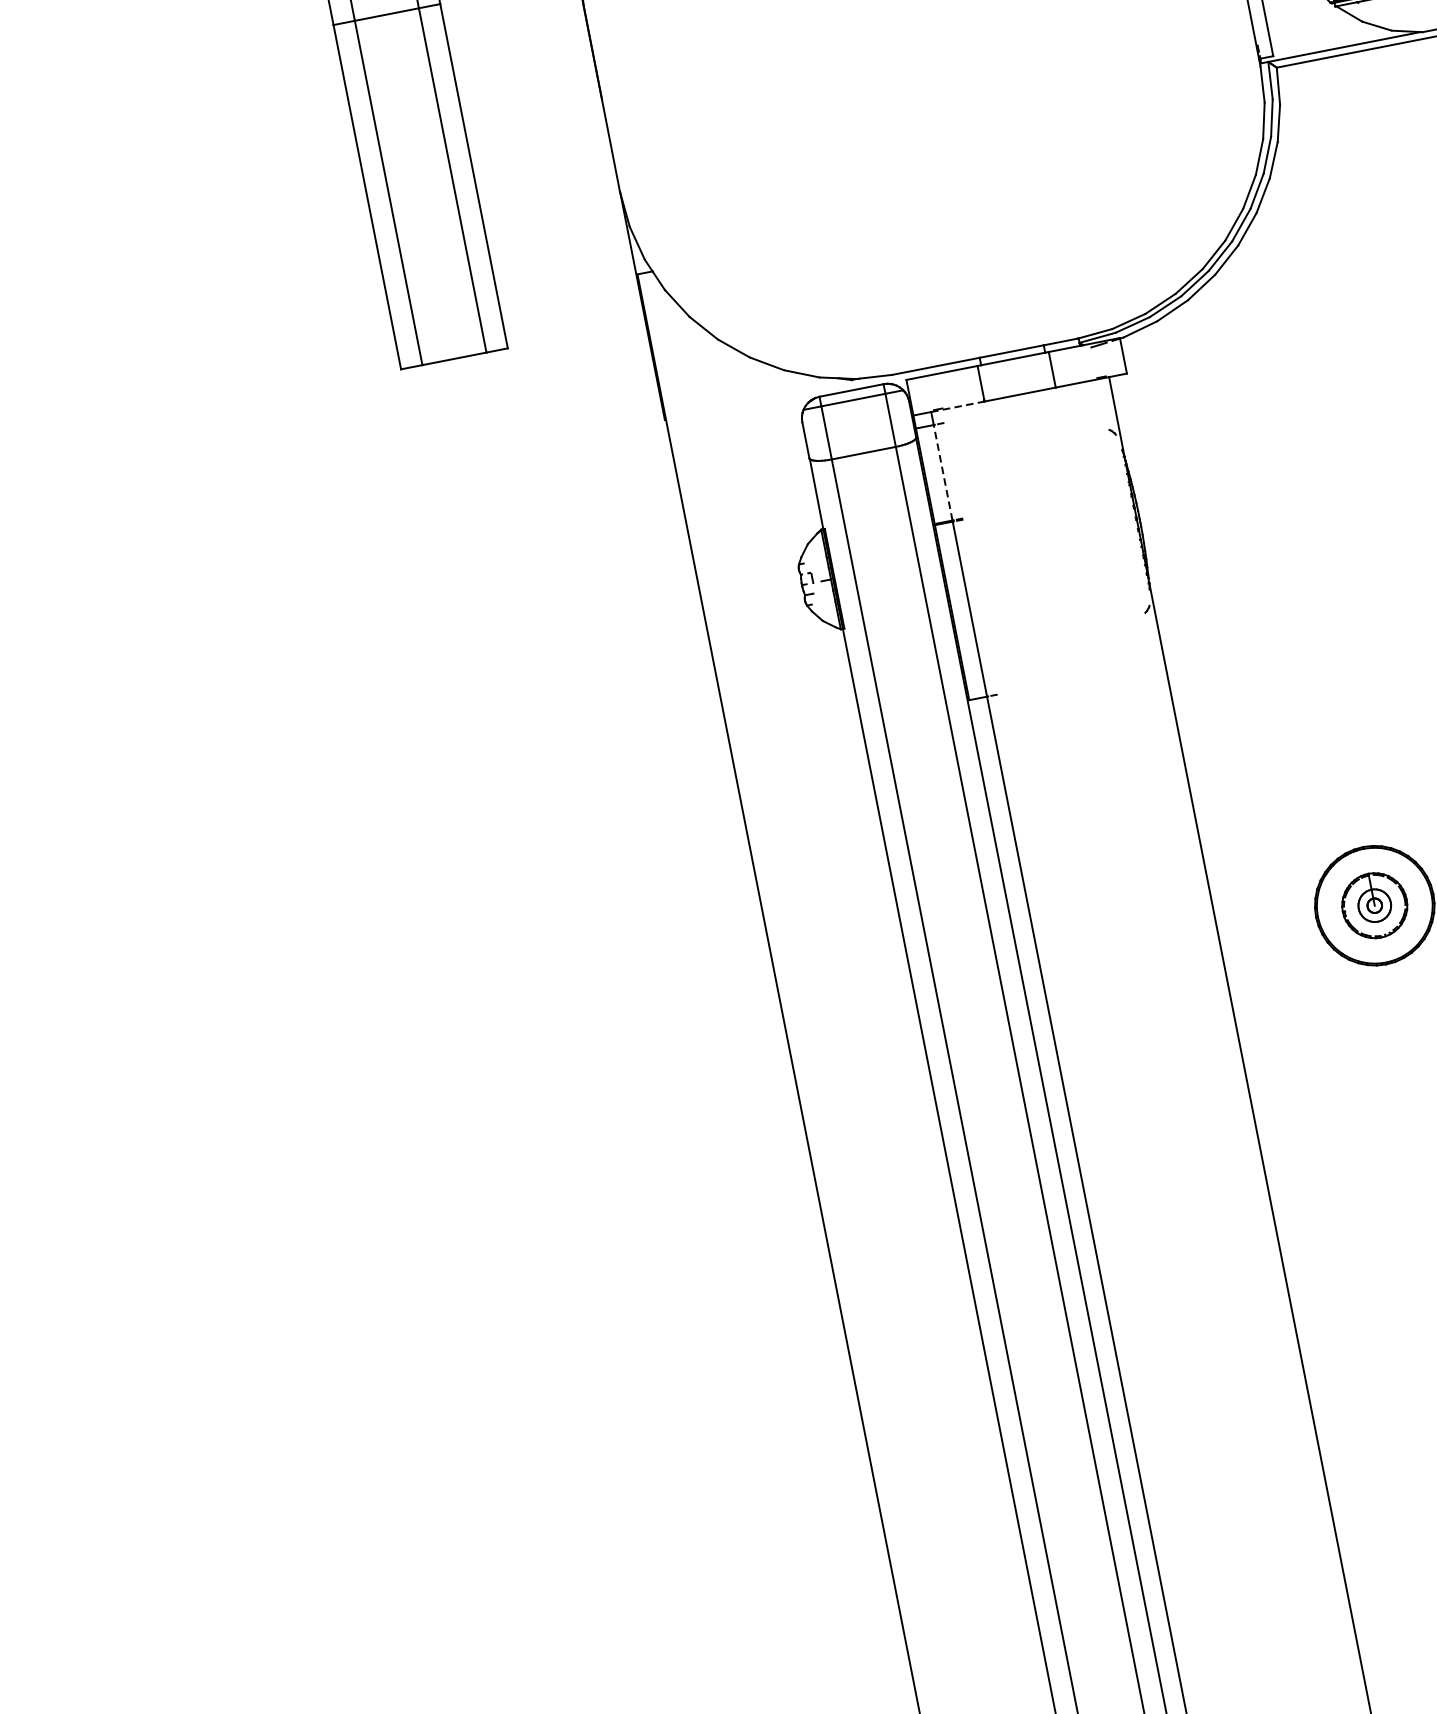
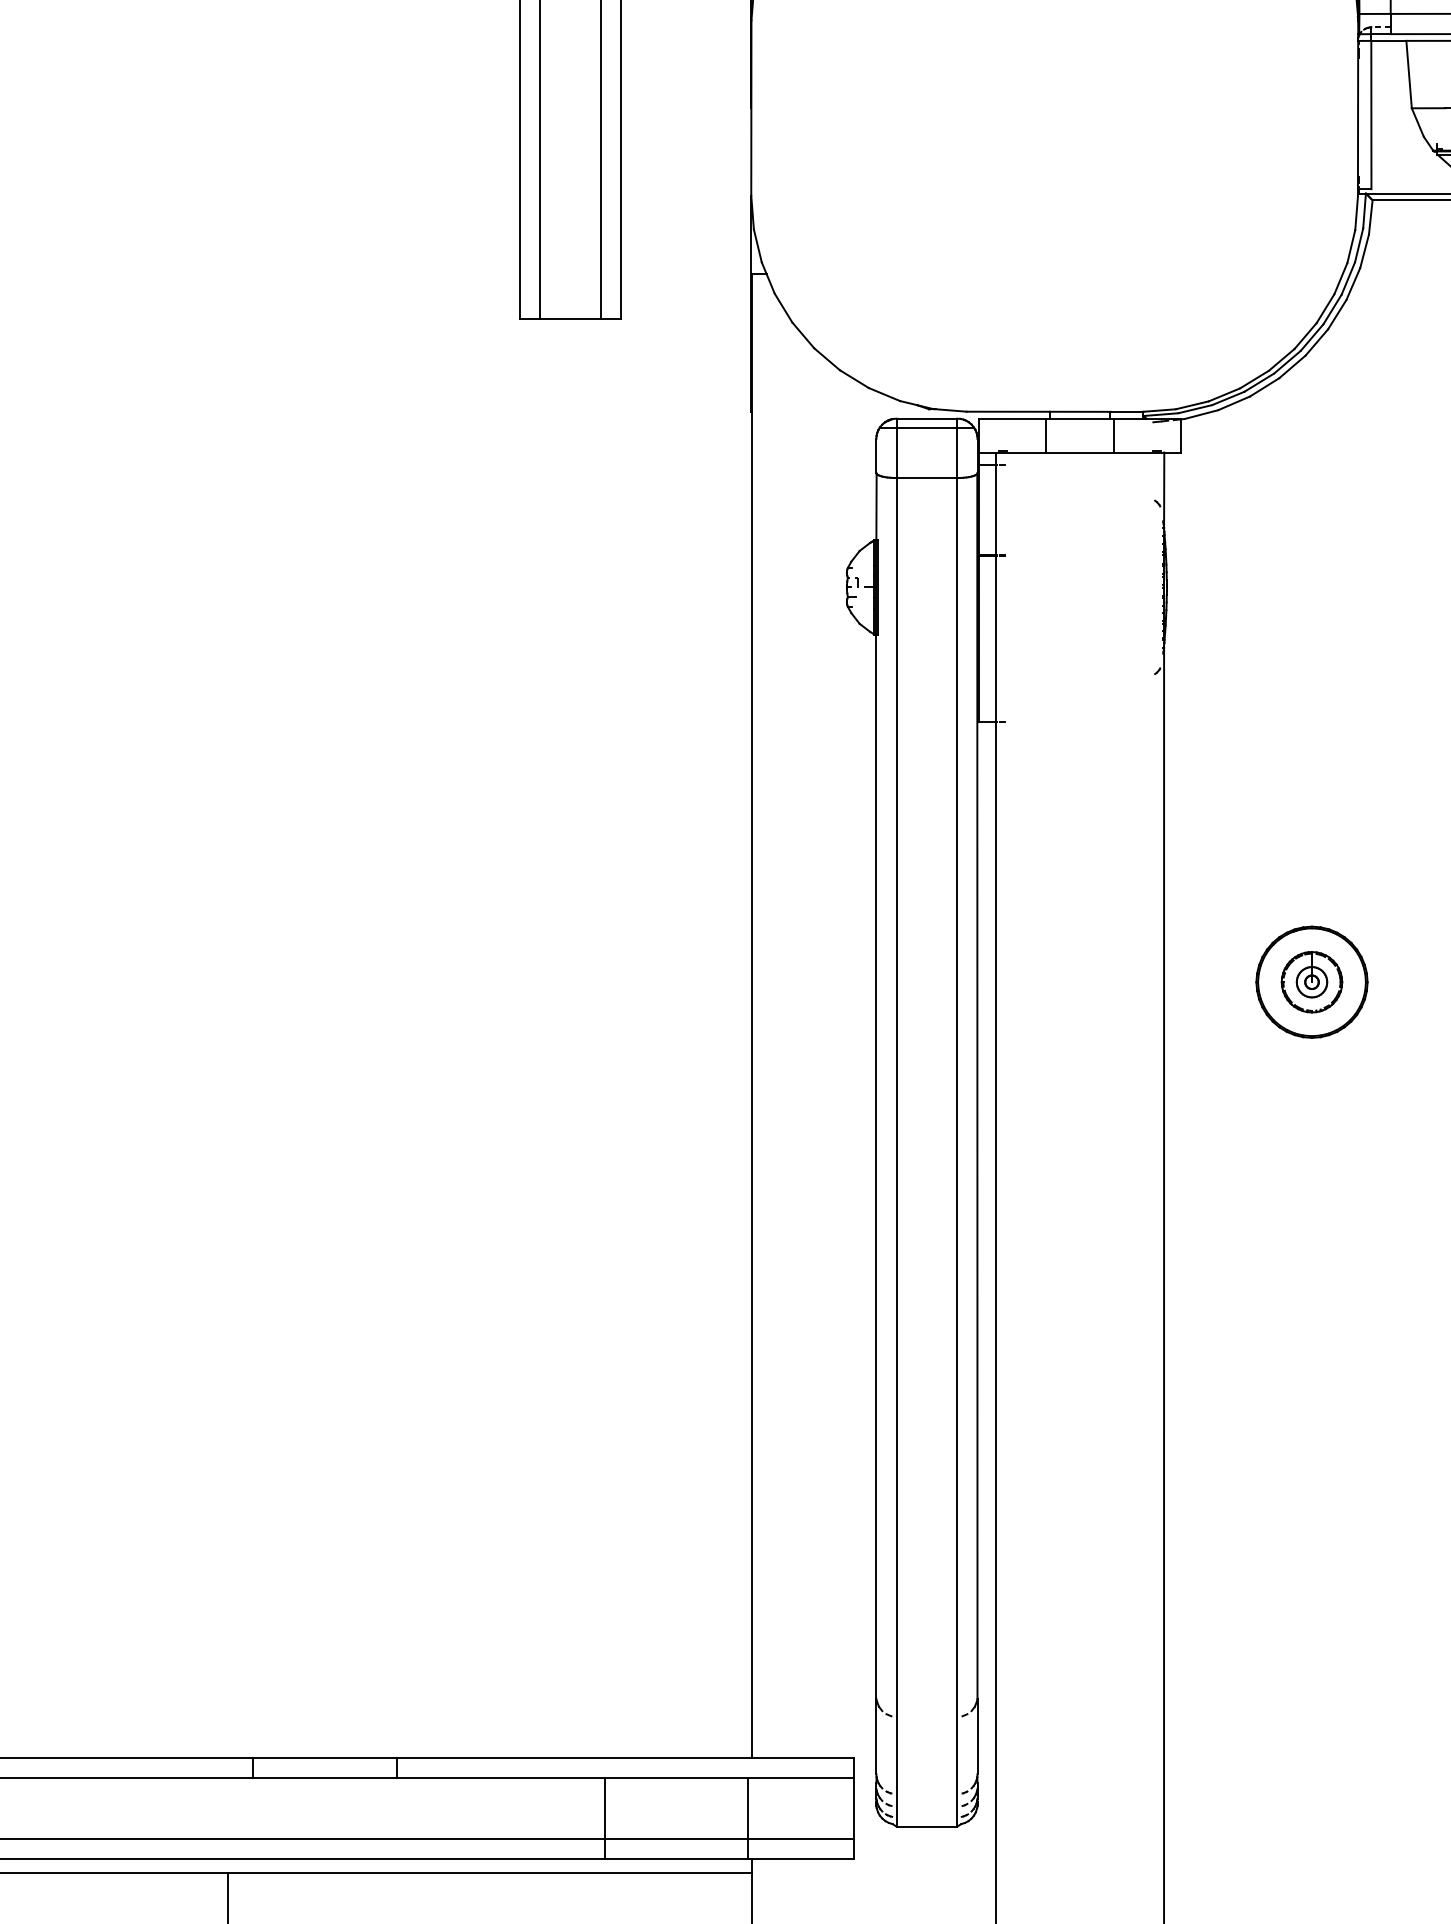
line: (958, 406) -> (1021, 452), dashed -> solid
line: (942, 472) -> (995, 509), dashed -> solid

